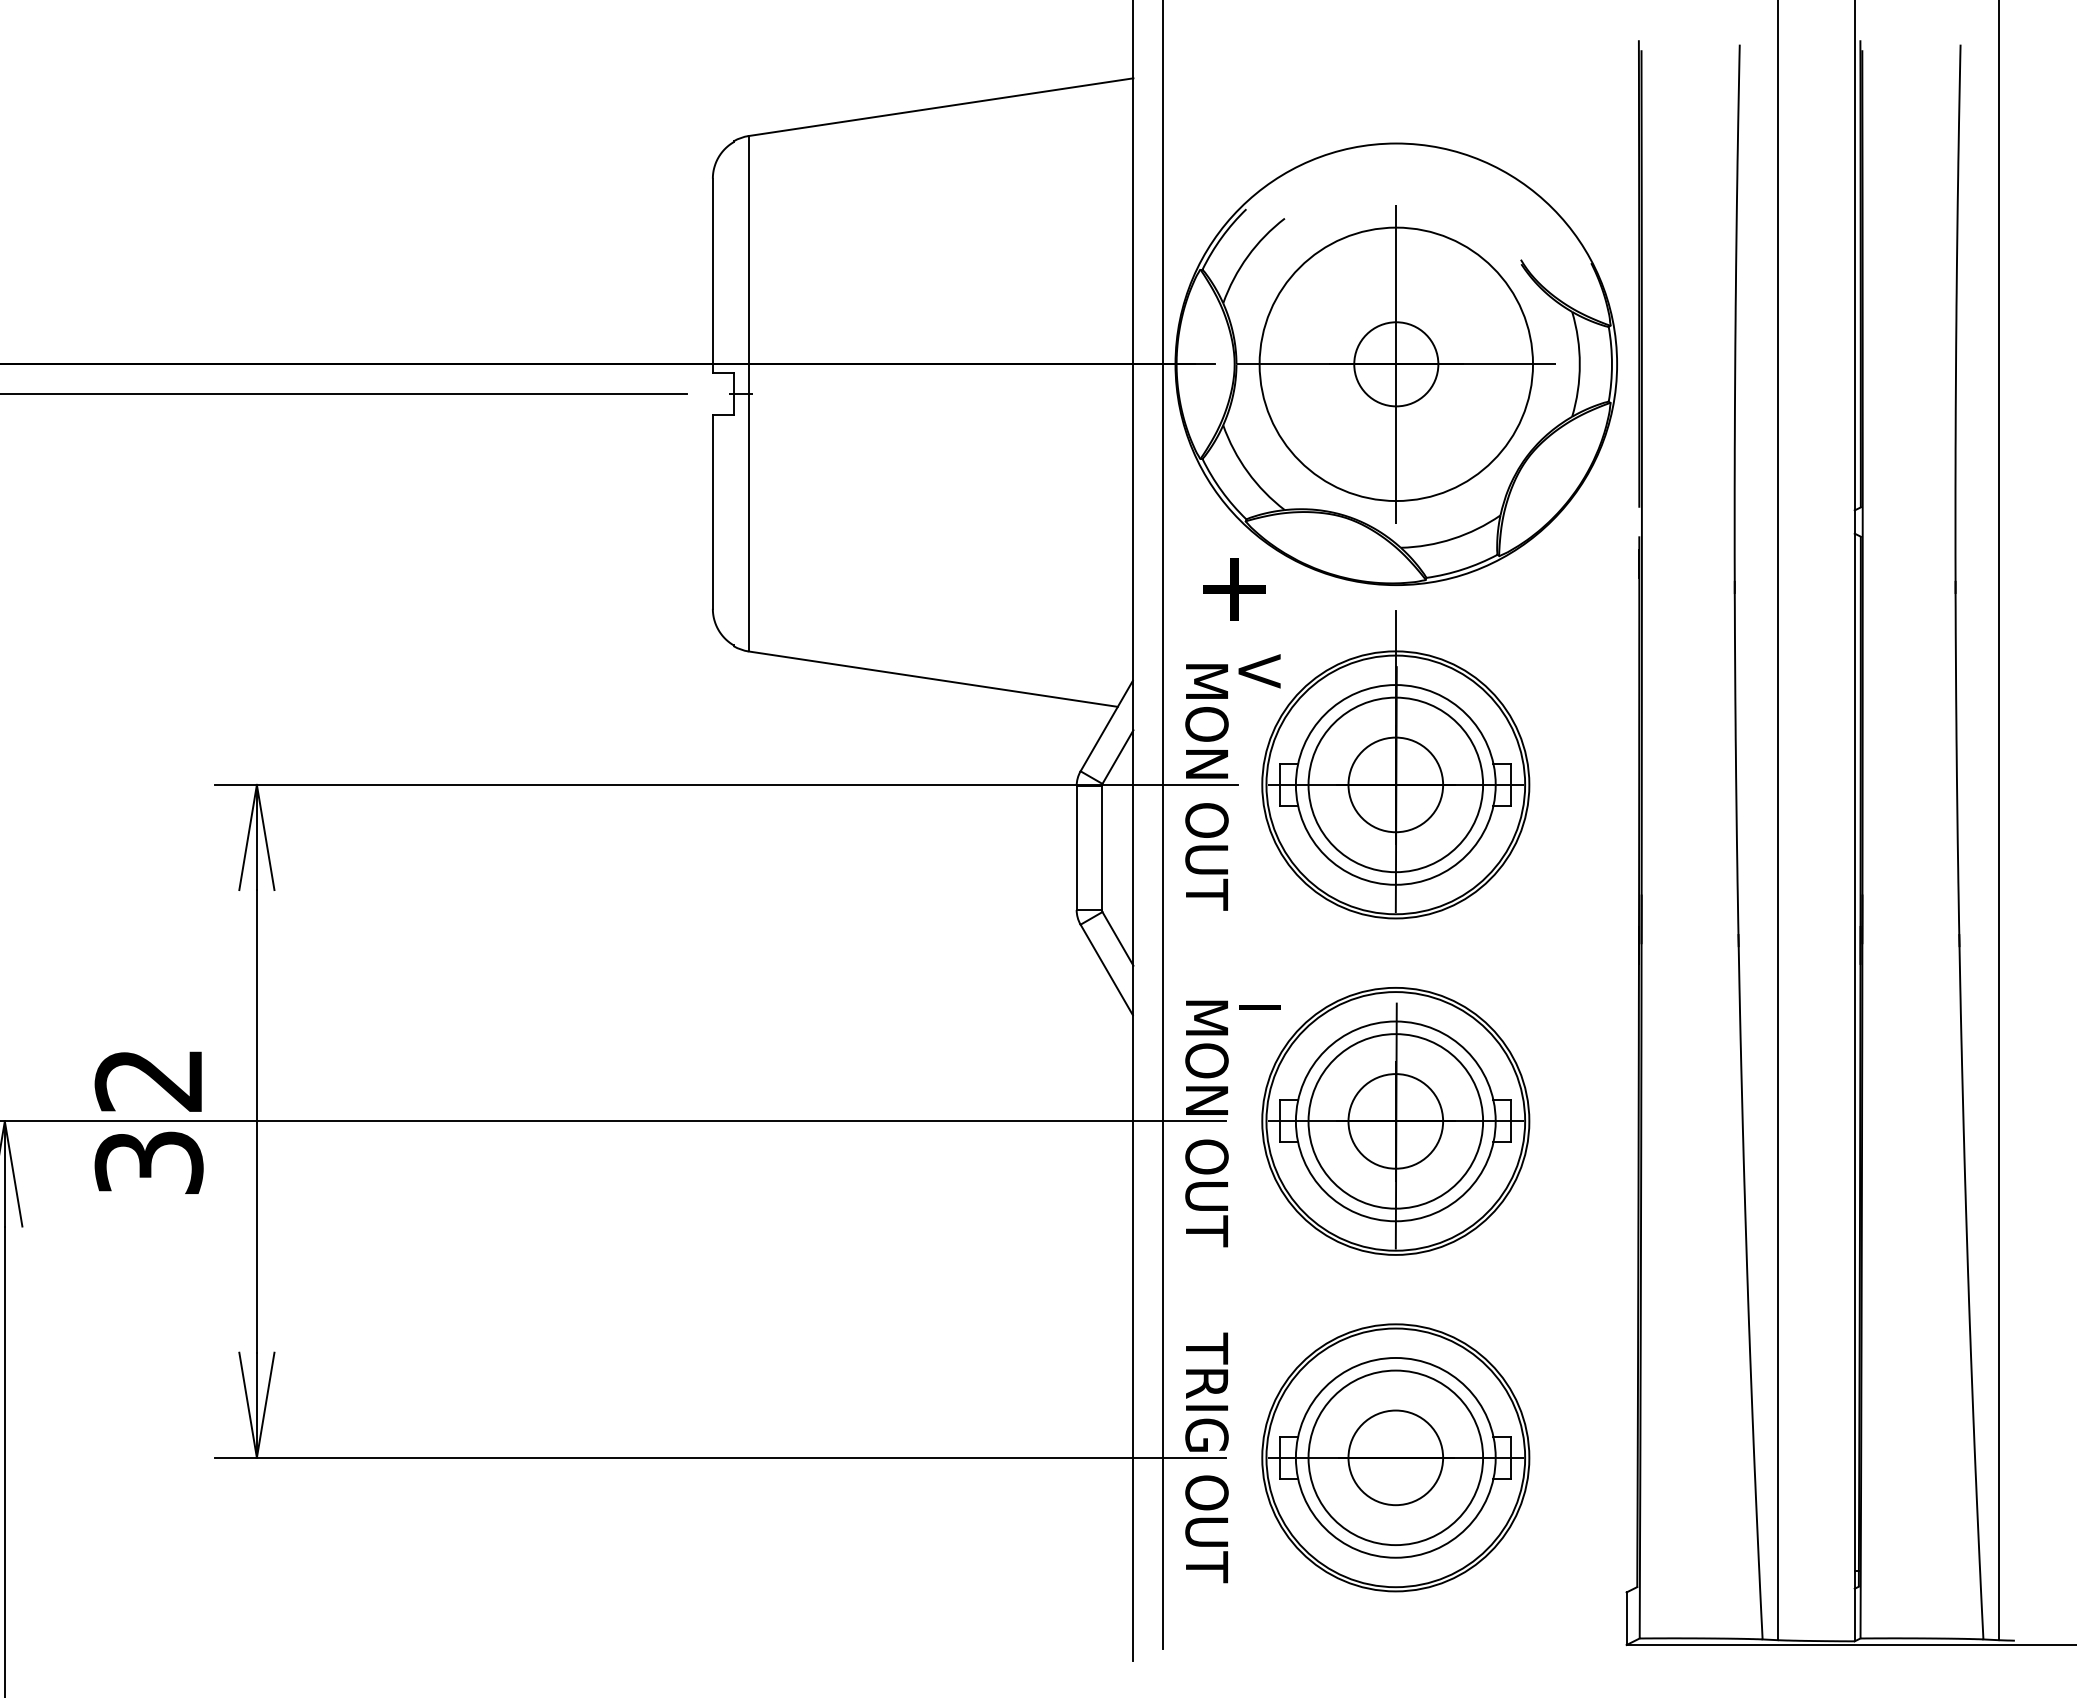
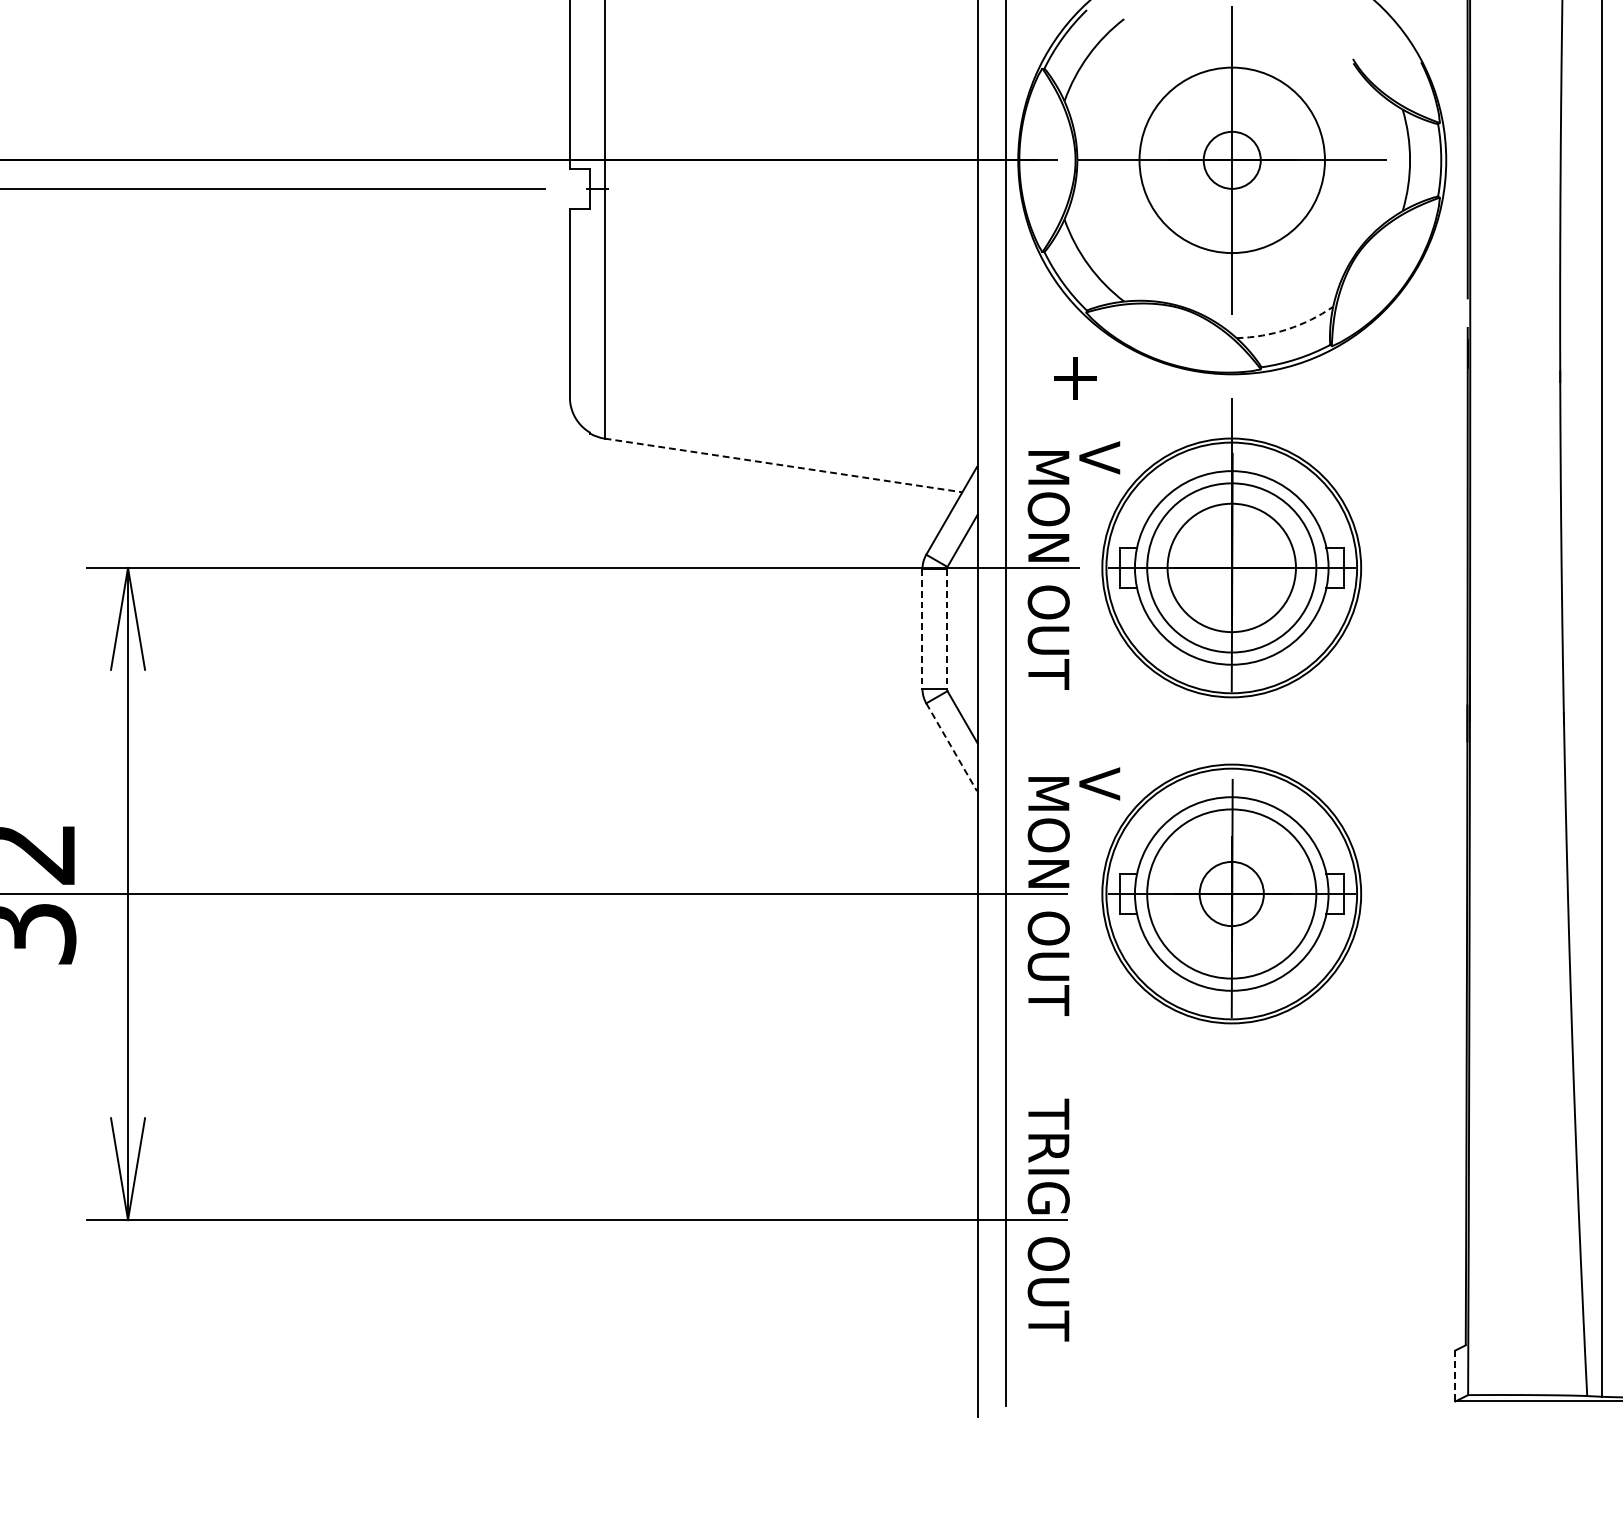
circle: (1396, 364) -> (1232, 160), size x0.7
circle: (1396, 364) -> (1232, 160), size x0.7
arc: (1453, 538) -> (1287, 329), solid -> dashed
part: (1234, 589) -> (1075, 378), size x0.7
line: (933, 679) -> (783, 465), solid -> dashed
circle: (1395, 784) -> (1231, 567), size x1.4
line: (1076, 847) -> (922, 628), solid -> dashed
line: (1101, 847) -> (946, 628), solid -> dashed
line: (1107, 970) -> (952, 747), solid -> dashed
text: (1259, 1007) -> (1099, 783), I -> V
circle: (1395, 1121) -> (1231, 894), size x0.7
part: (1395, 1457) -> (1231, 1219), removed
line: (1626, 1619) -> (1455, 1376), solid -> dashed

